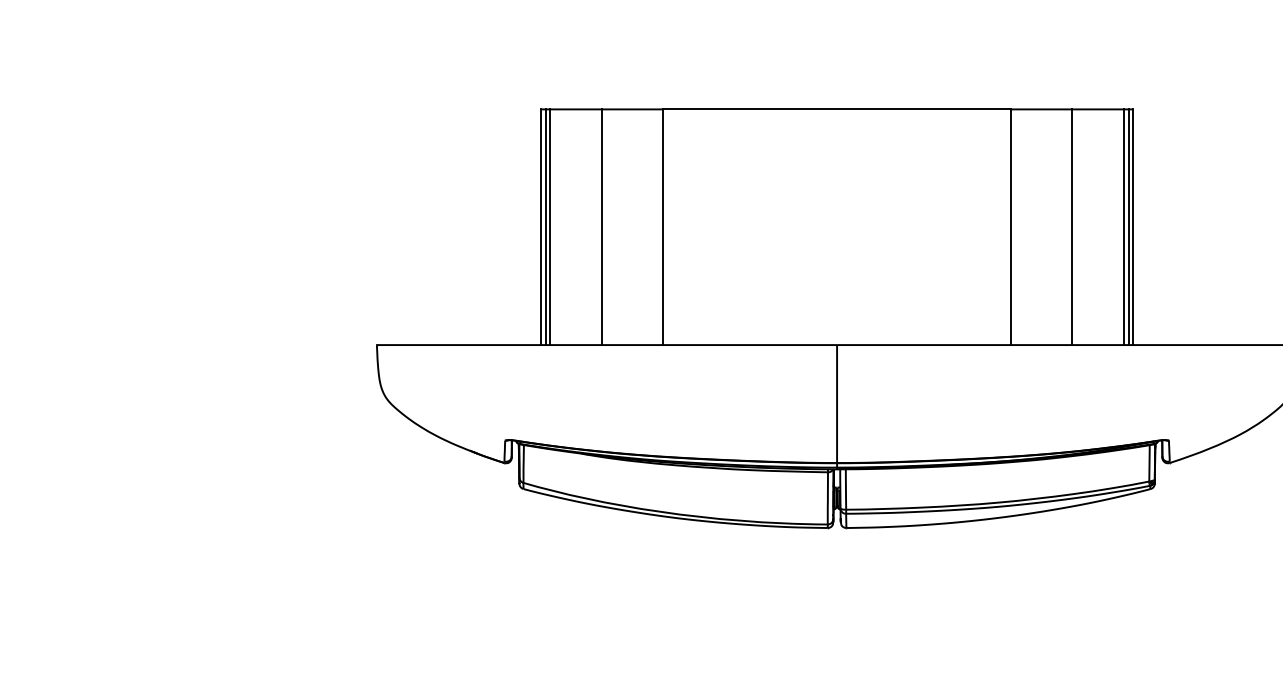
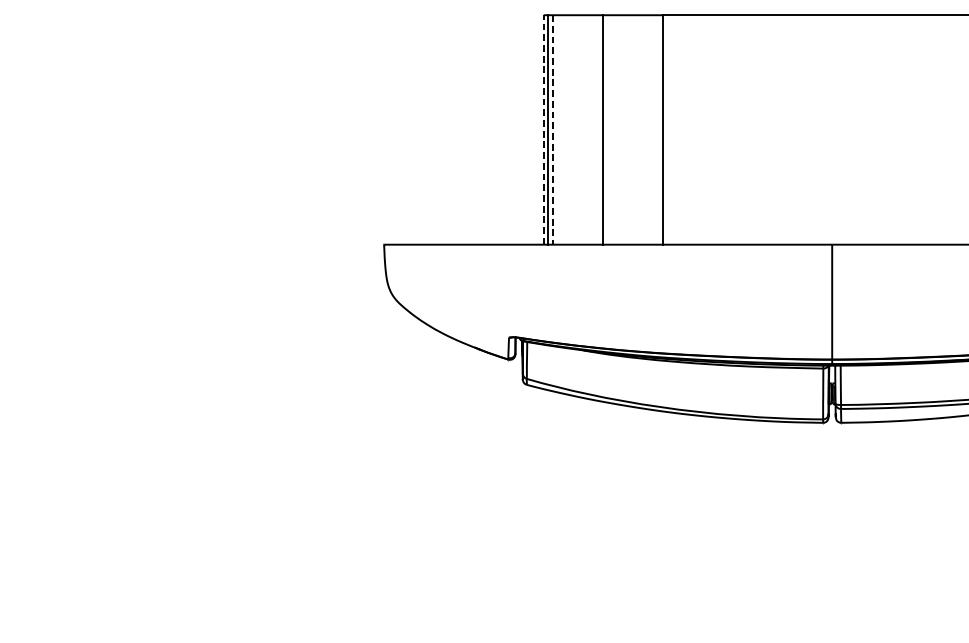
line: (540, 227) -> (543, 130), solid -> dashed
line: (550, 227) -> (553, 130), solid -> dashed

